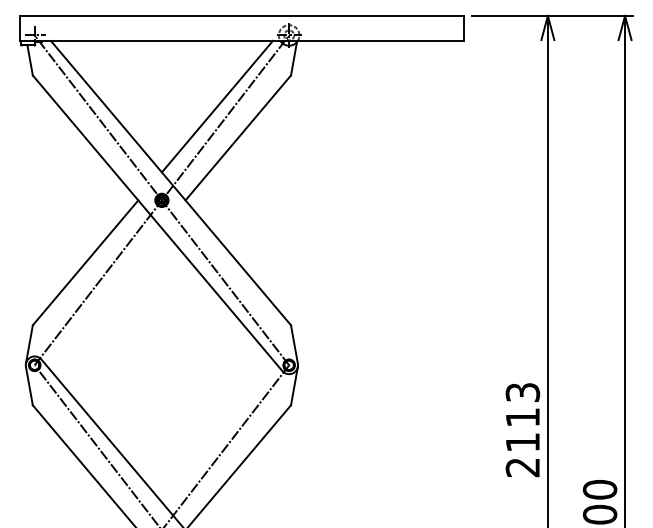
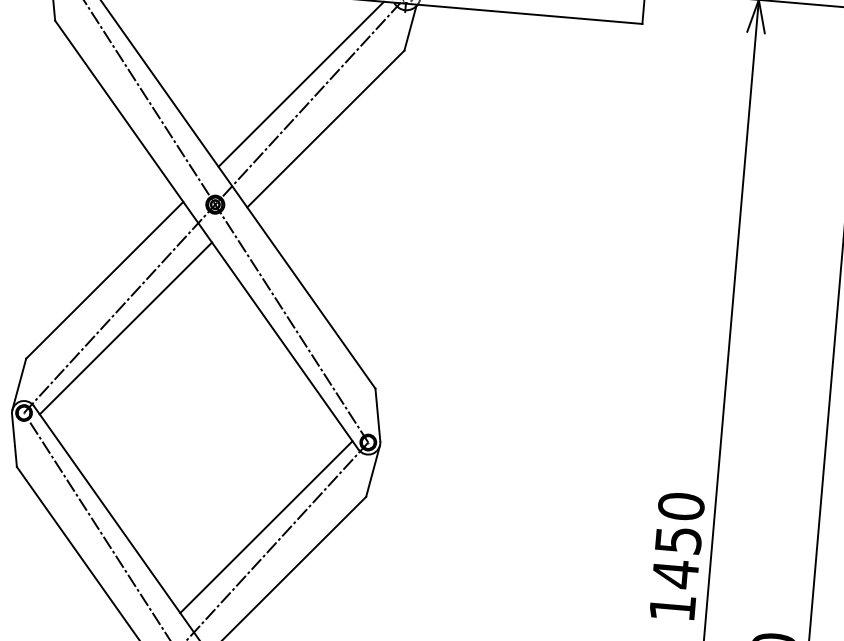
line: (103, 296) -> (125, 327), added
text: (522, 429) -> (676, 556), 2113 -> 1450
line: (219, 433) -> (266, 526), added

